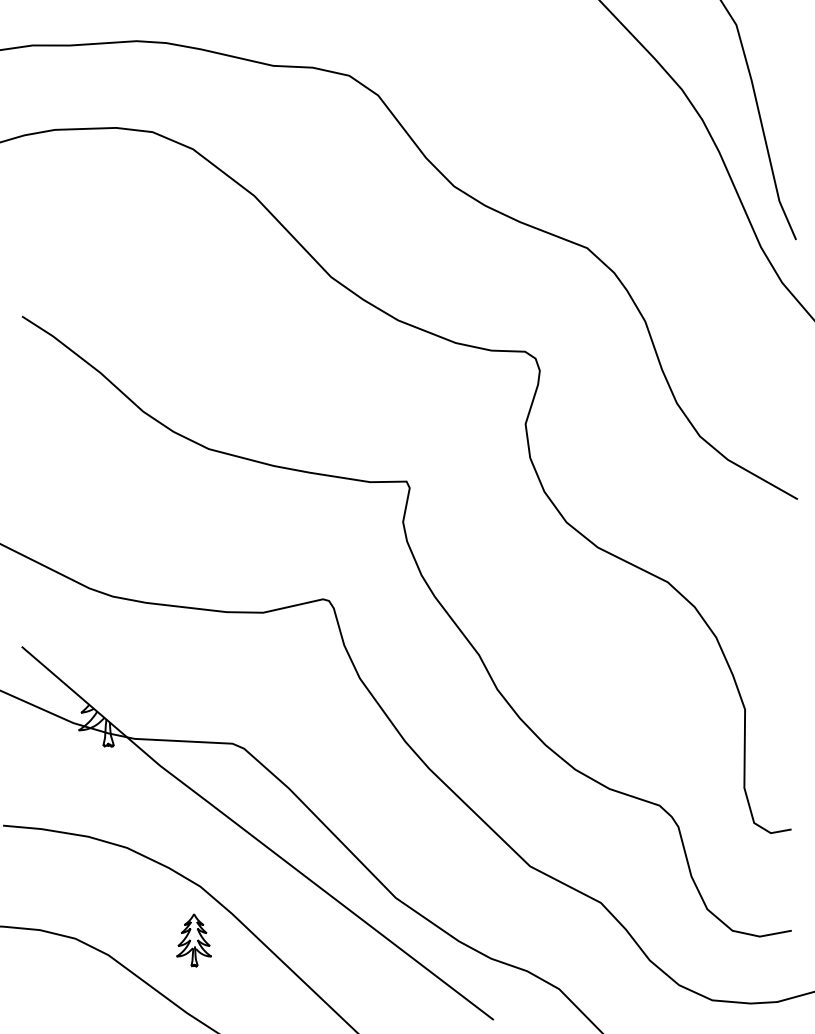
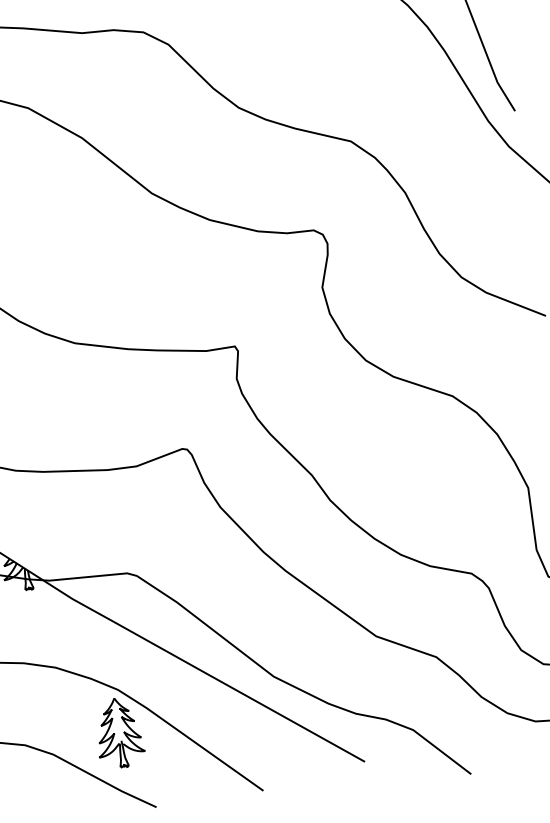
part: (193, 940) -> (118, 733), size x1.67

